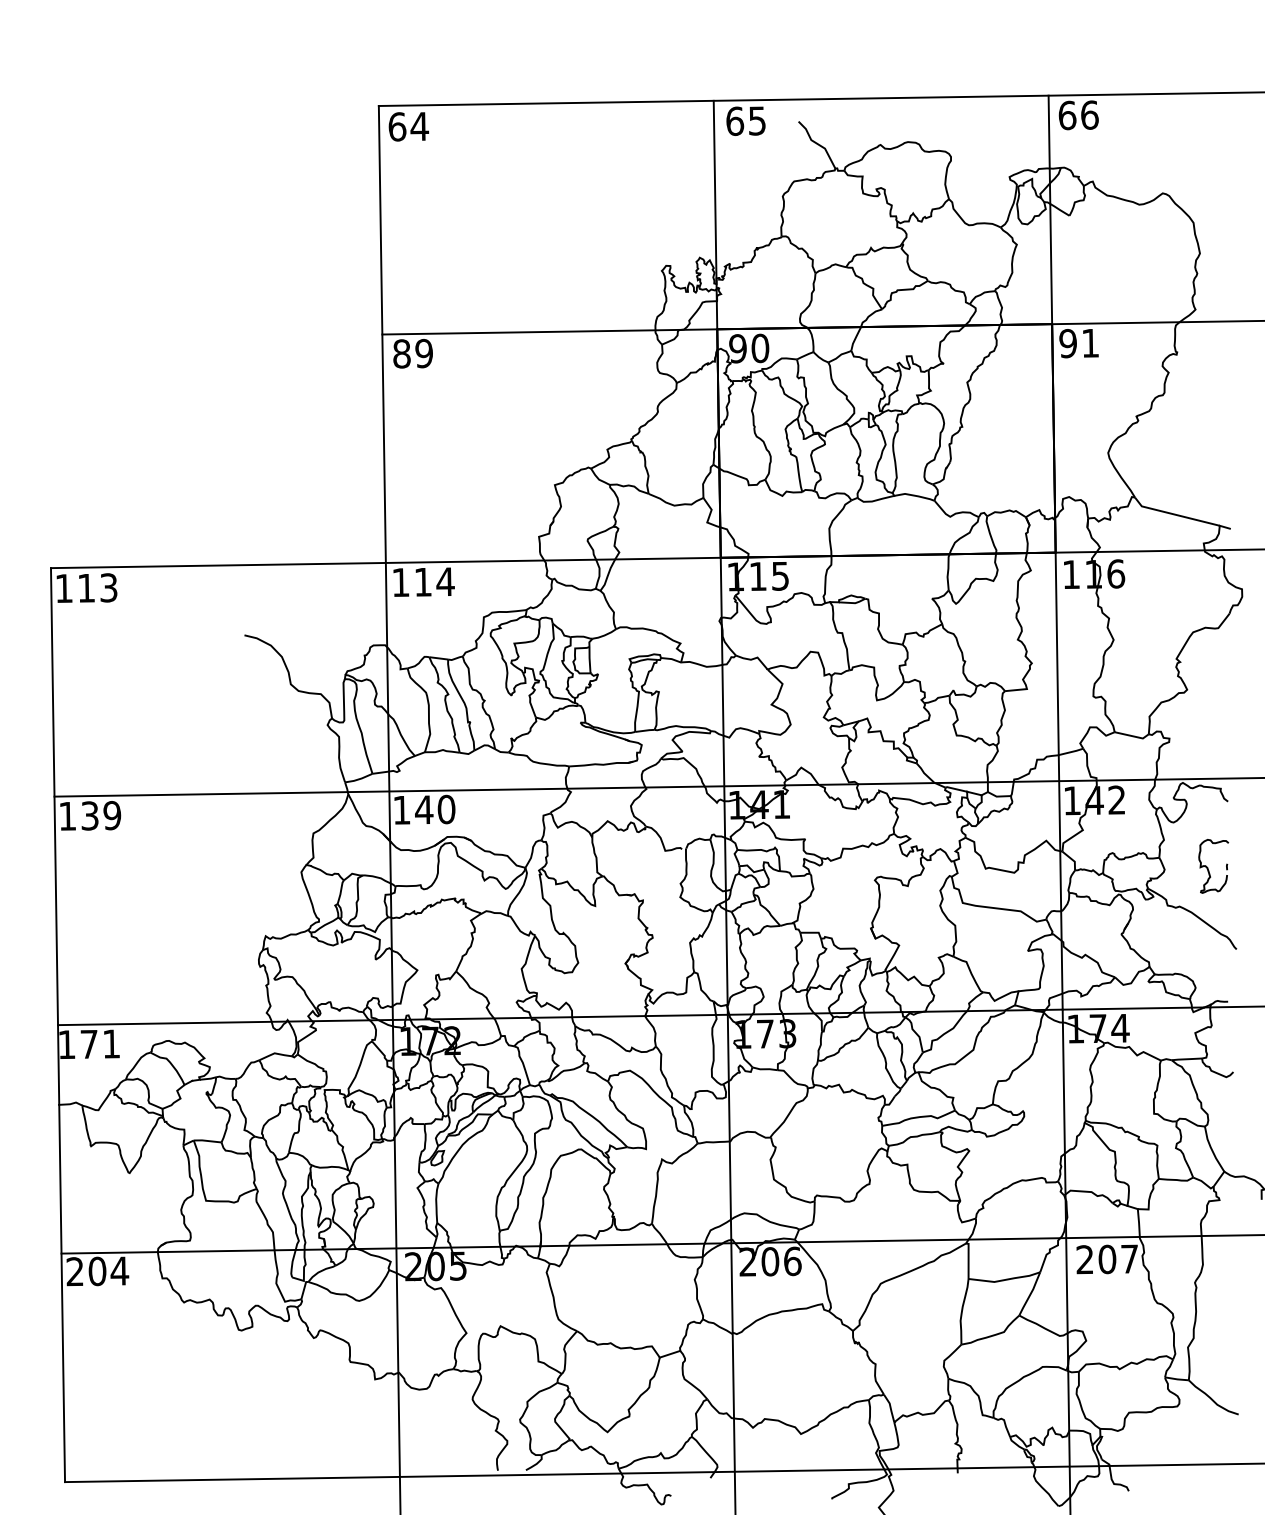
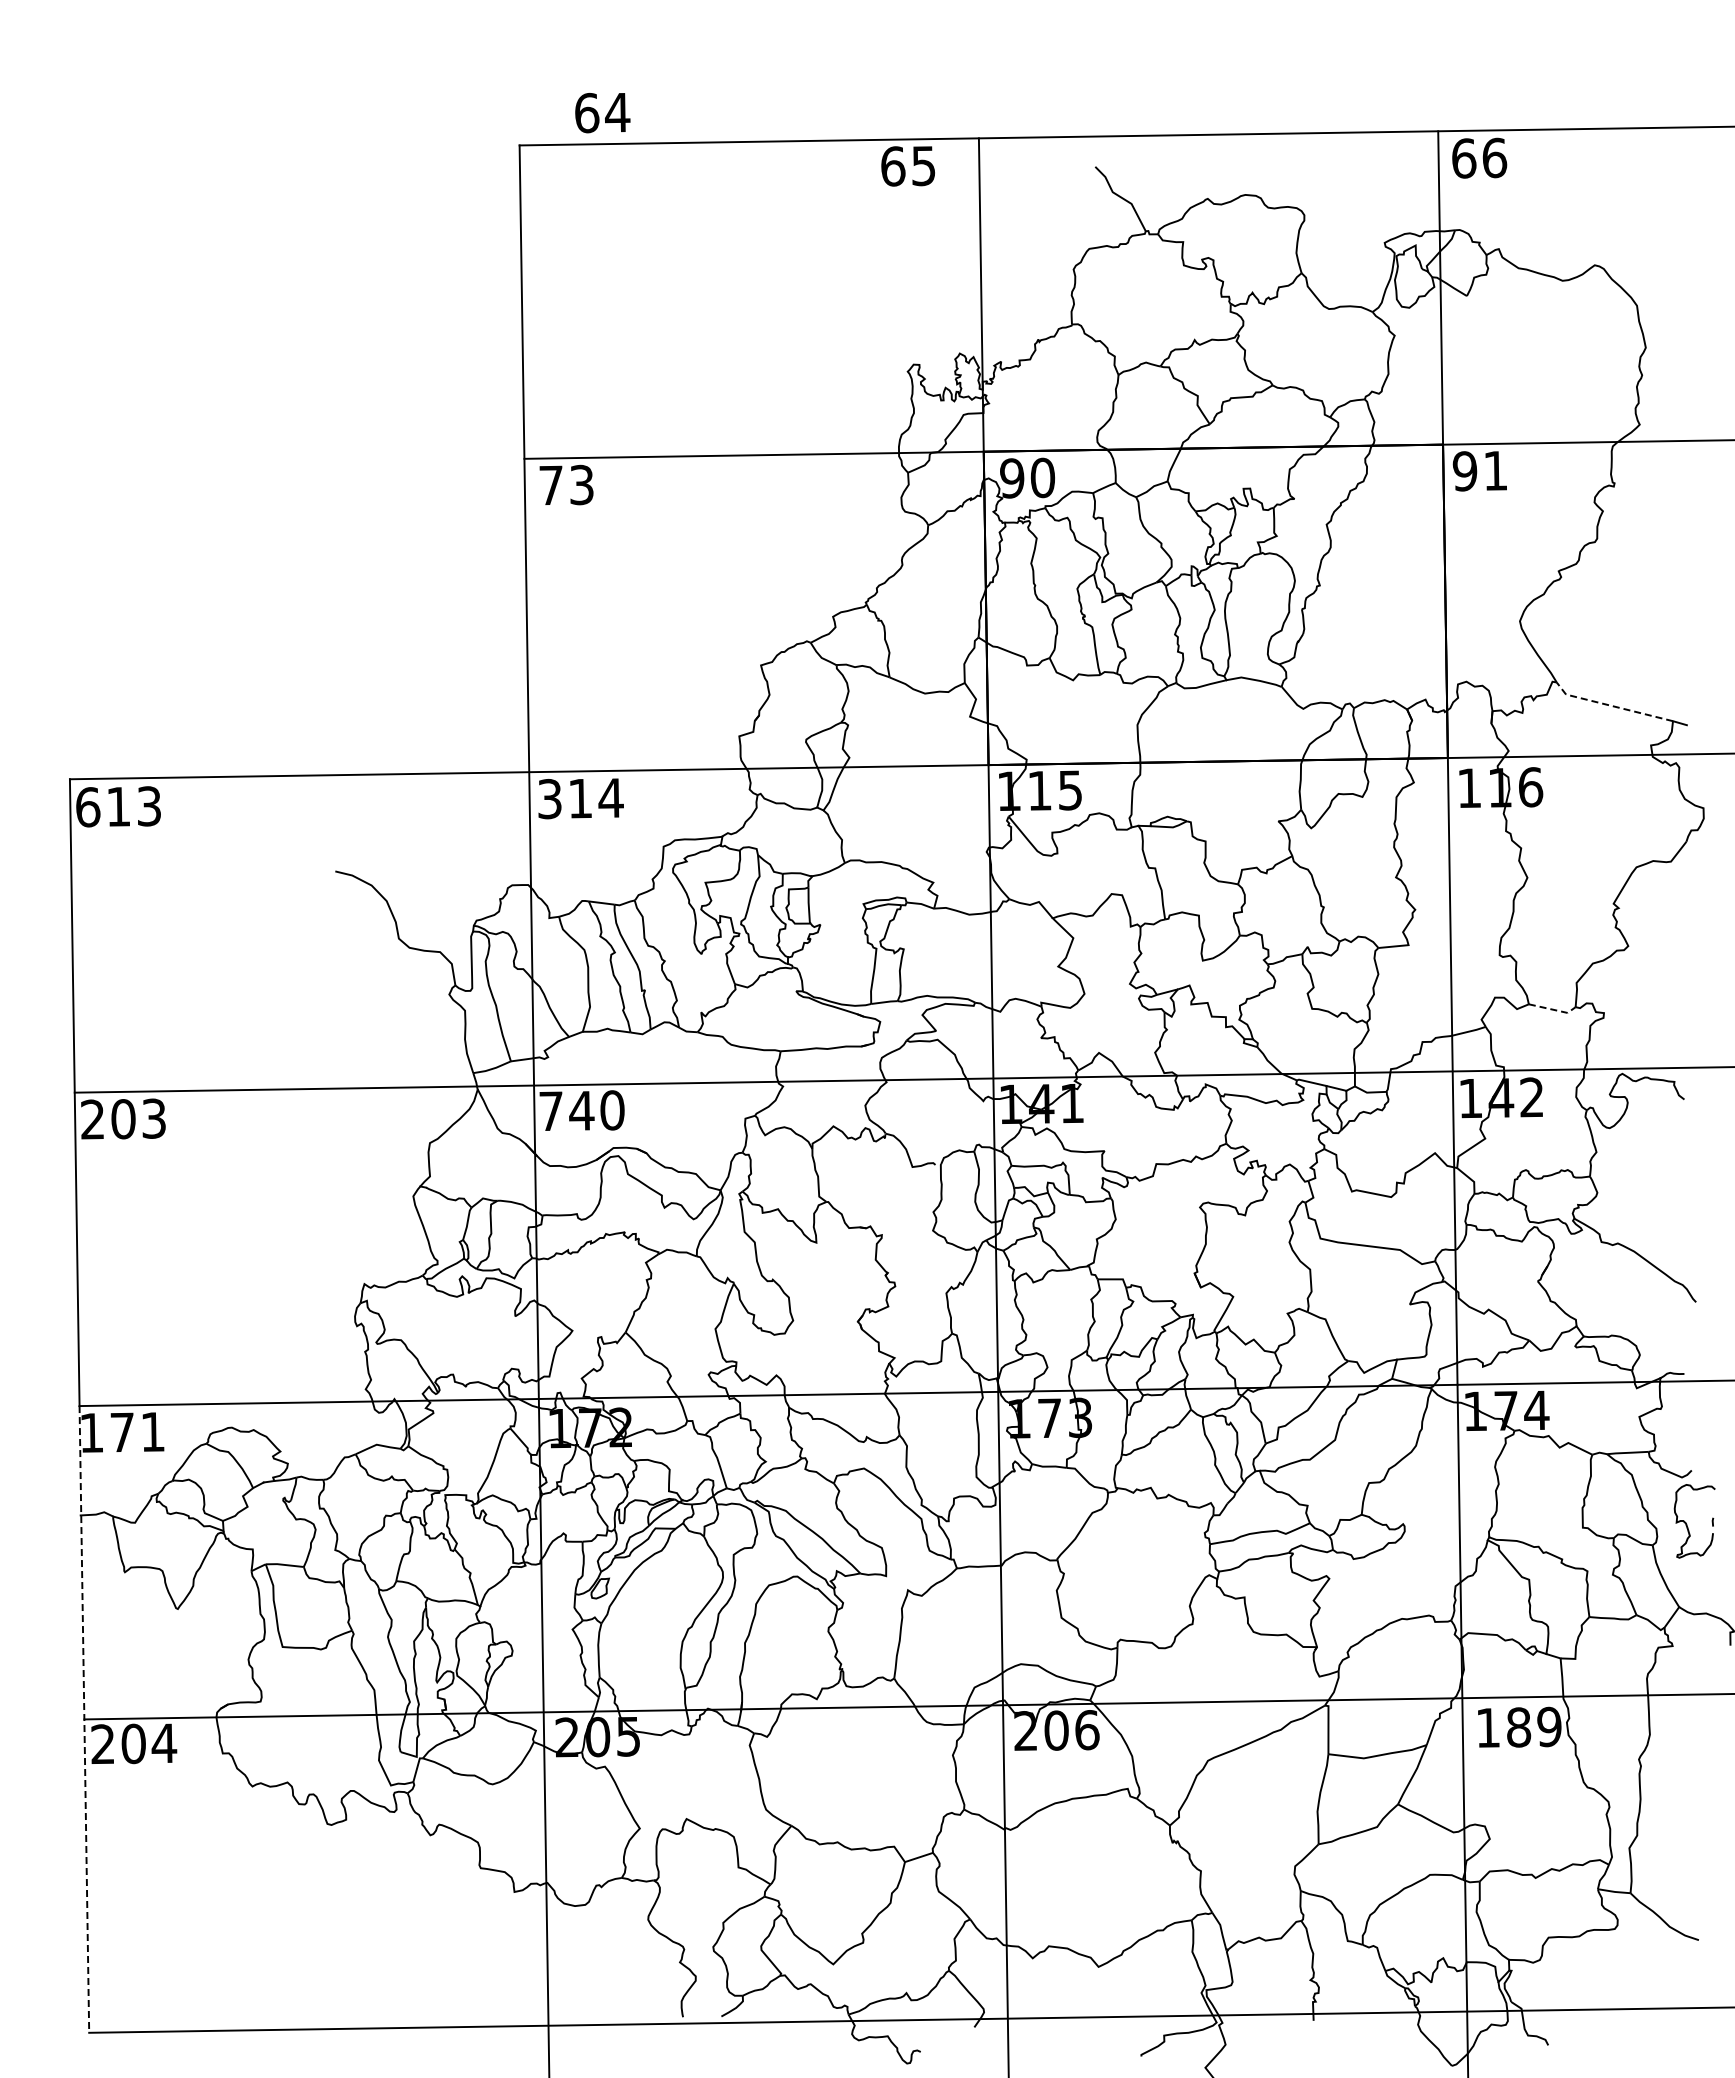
text: (745, 121) -> (907, 166), moved
text: (408, 127) -> (602, 113), moved
text: (413, 353) -> (566, 485), 89 -> 73
line: (1174, 514) -> (1611, 705), solid -> dashed
text: (400, 582) -> (549, 799), 114 -> 314
text: (64, 588) -> (88, 807), 113 -> 613
line: (1133, 735) -> (1554, 1009), solid -> dashed
text: (401, 809) -> (550, 1110), 140 -> 740
text: (90, 815) -> (123, 1118), 139 -> 203
part: (1208, 868) -> (1687, 1524), moved
line: (61, 1253) -> (84, 1719), solid -> dashed
text: (1107, 1258) -> (1518, 1726), 207 -> 189

